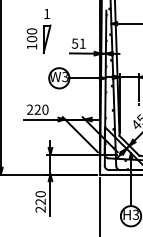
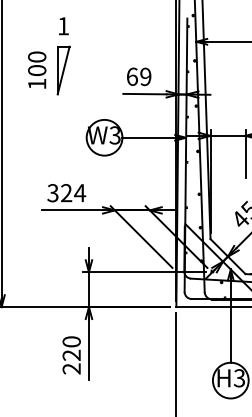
part: (38, 31) -> (48, 57), moved
text: (78, 43) -> (138, 76), 51 -> 69
text: (37, 109) -> (66, 192), 220 -> 324

